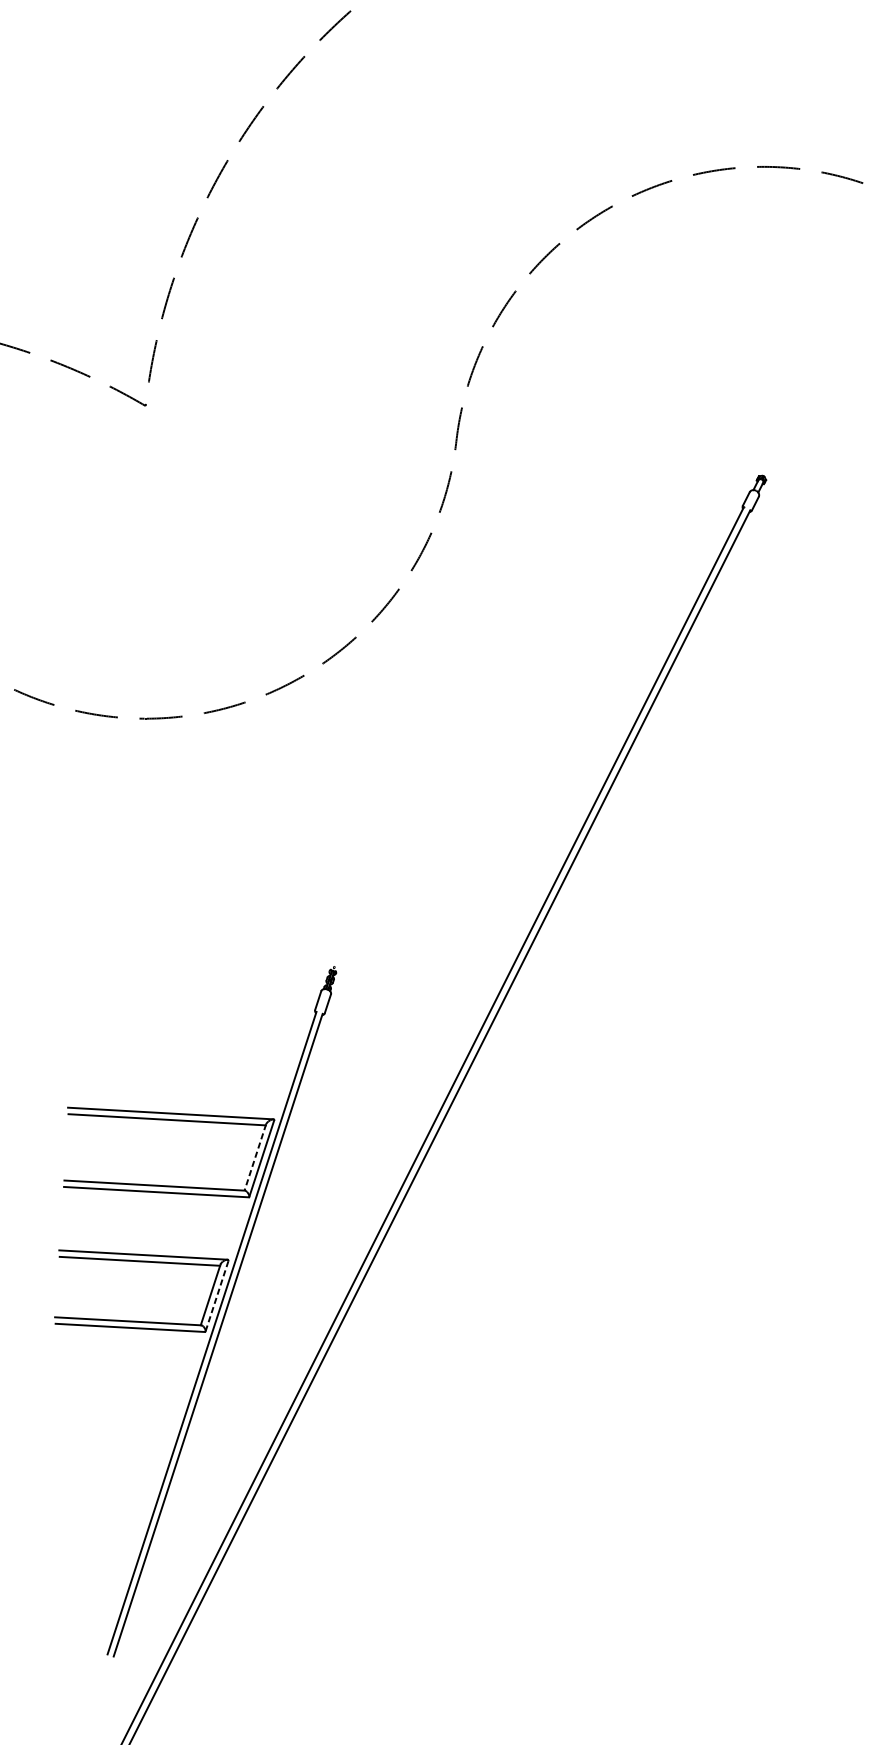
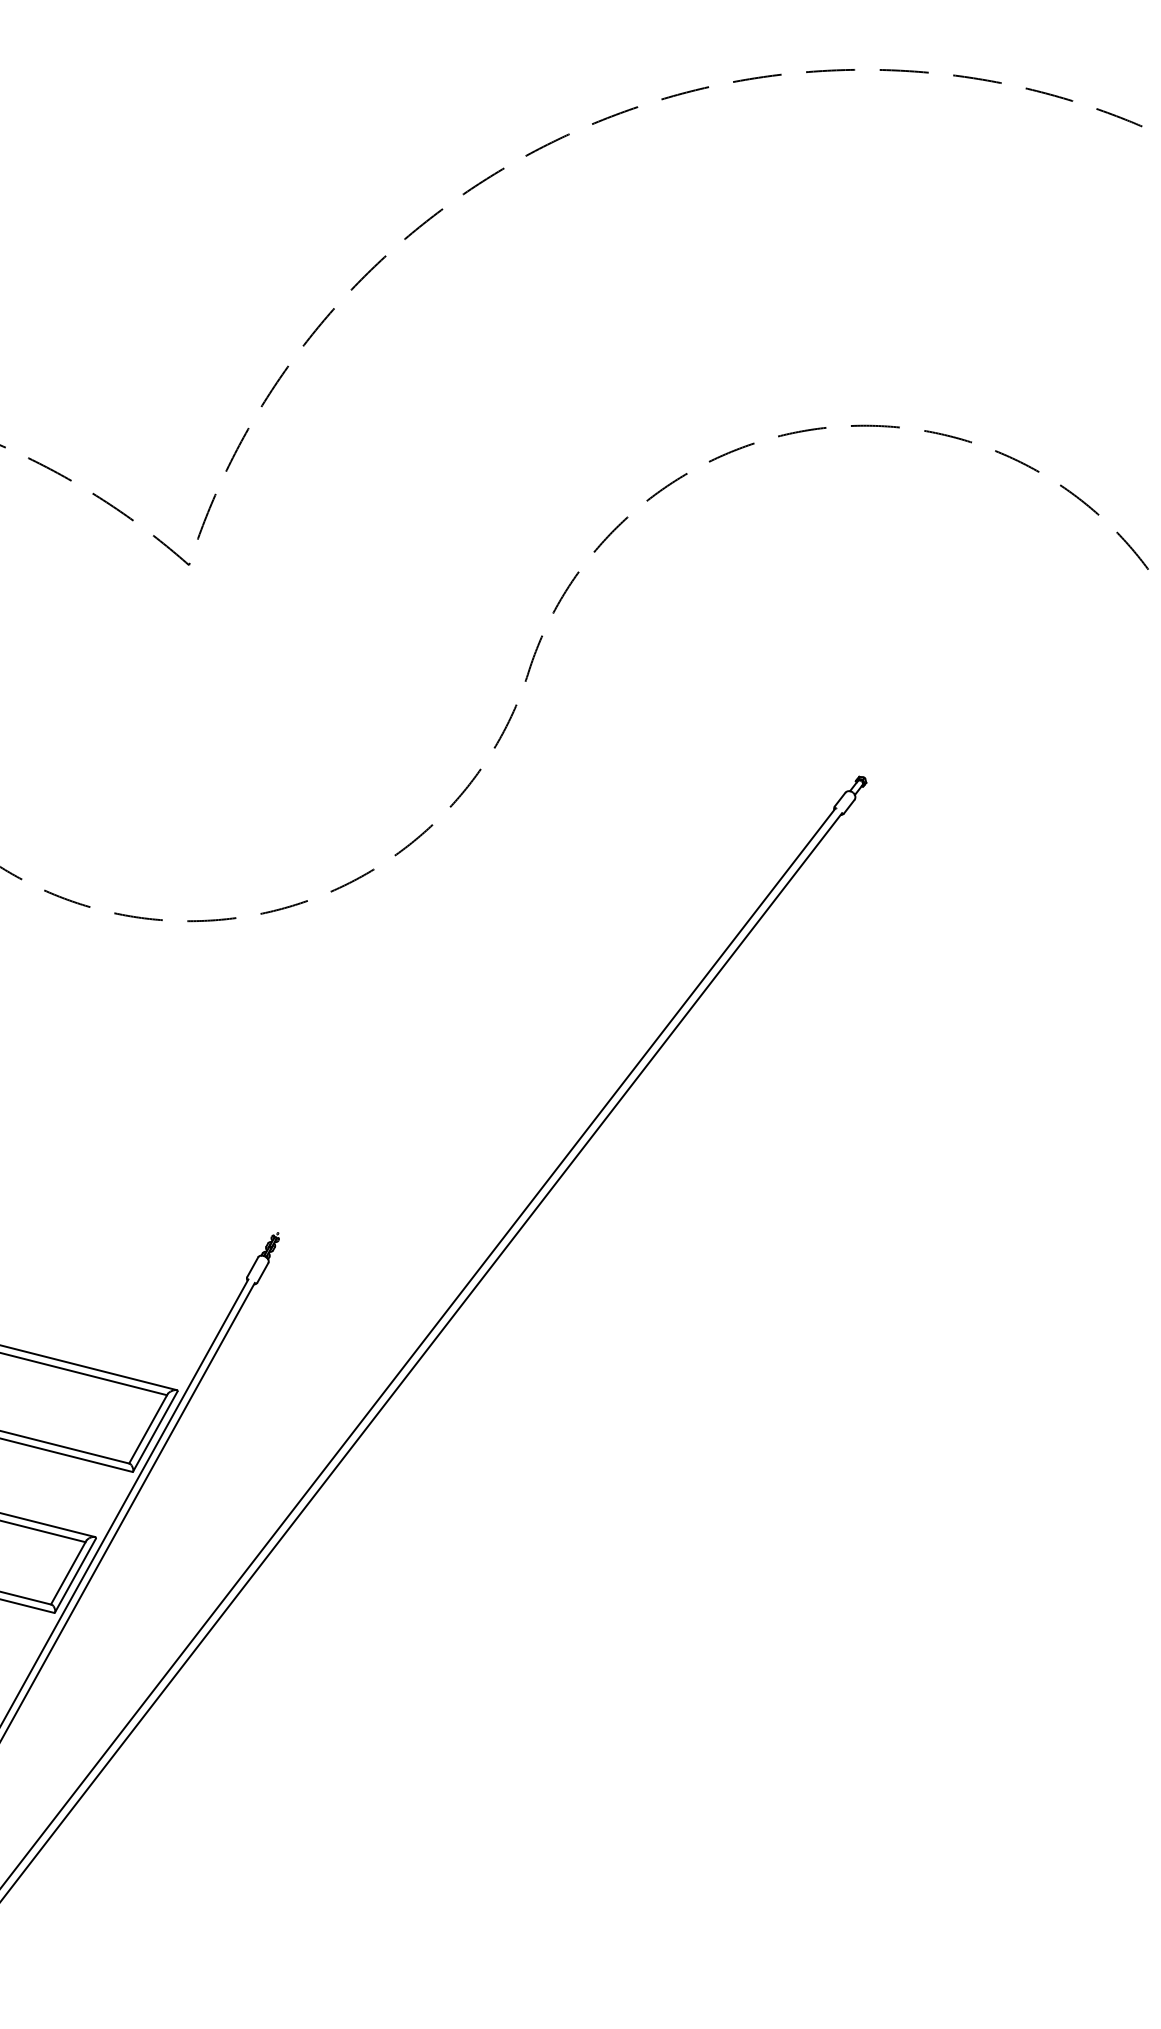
line: (255, 1157) -> (148, 1428), dashed -> solid
line: (217, 1297) -> (75, 1576), dashed -> solid

